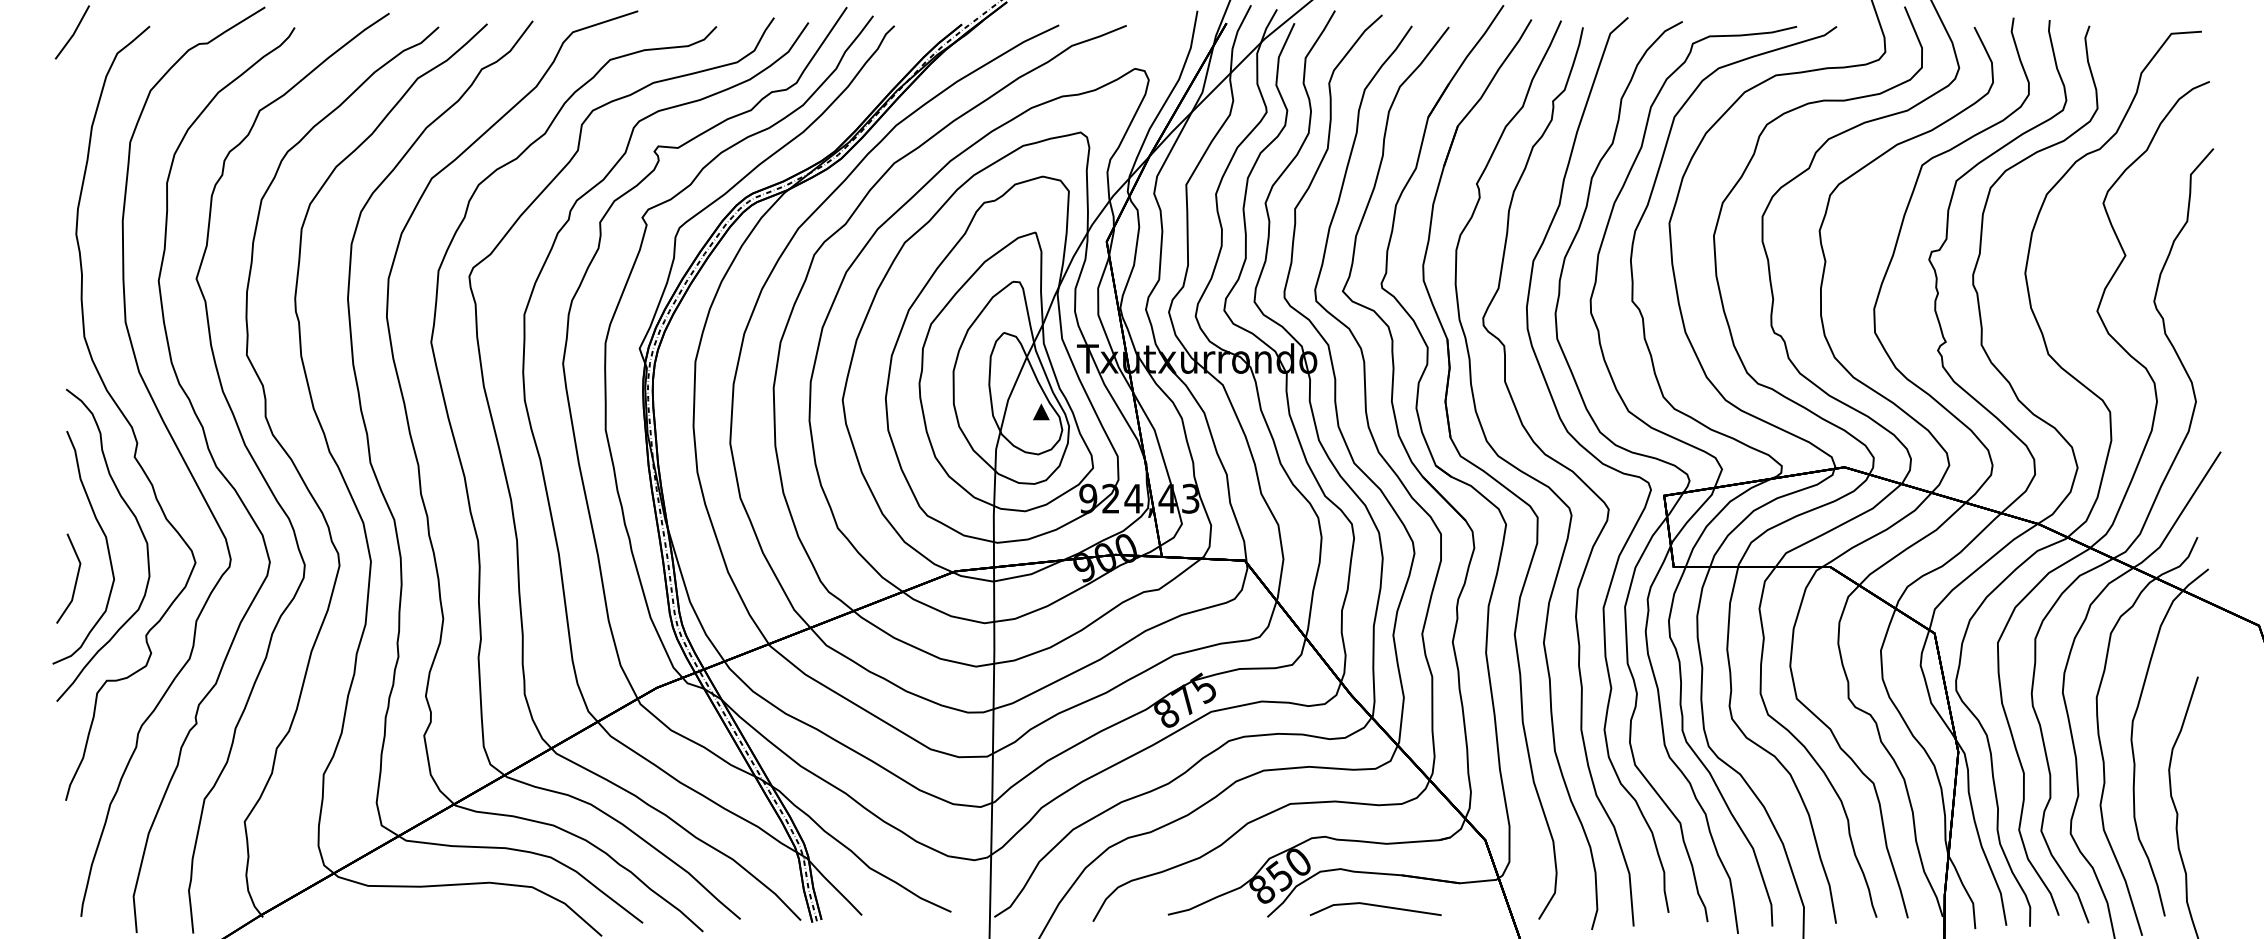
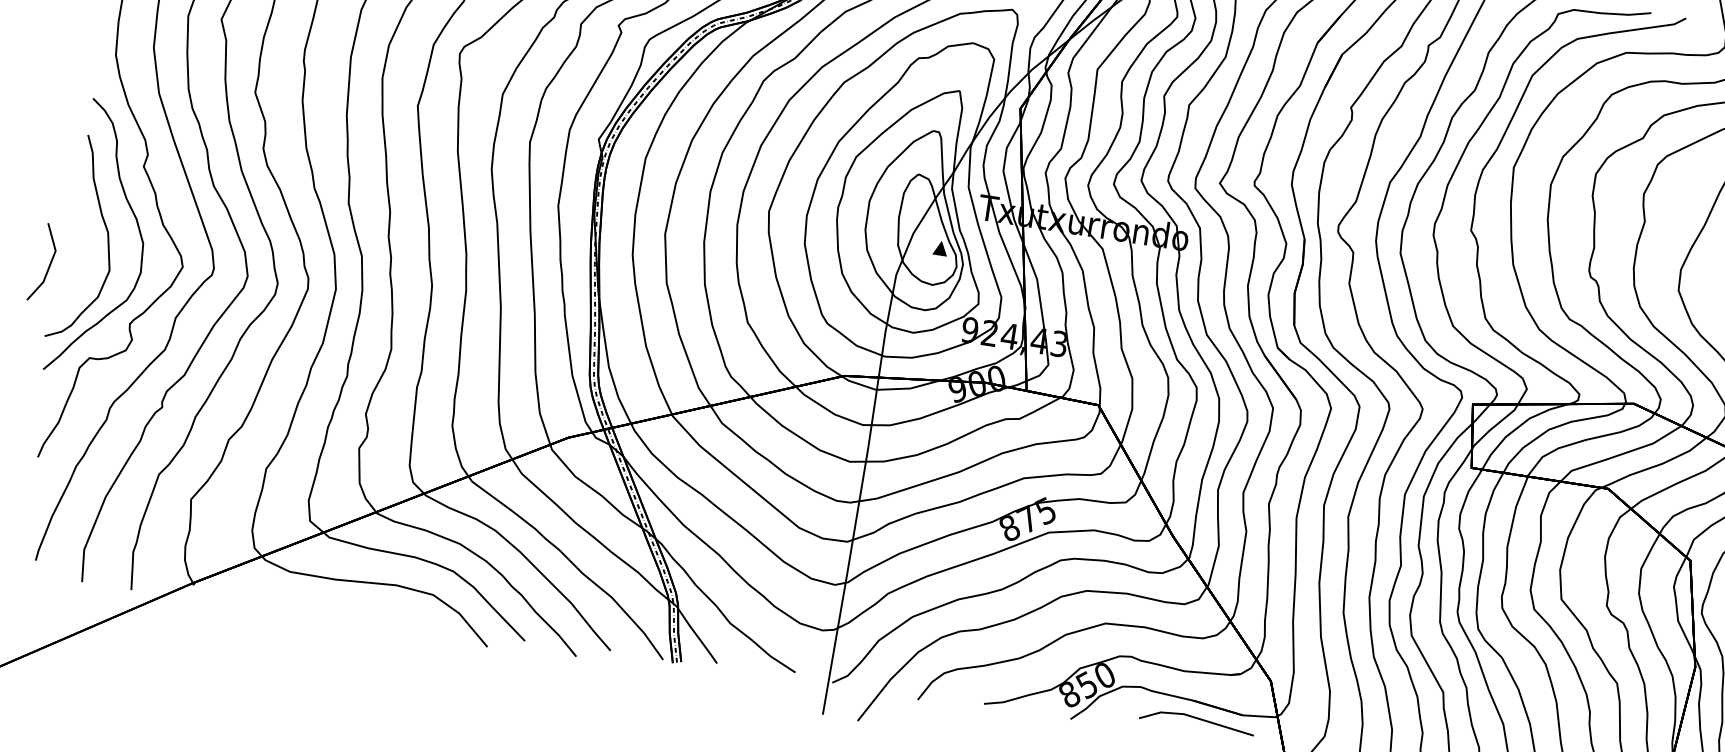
line: (75, 579) -> (49, 264), moved
line: (1375, 906) -> (1197, 719), moved

